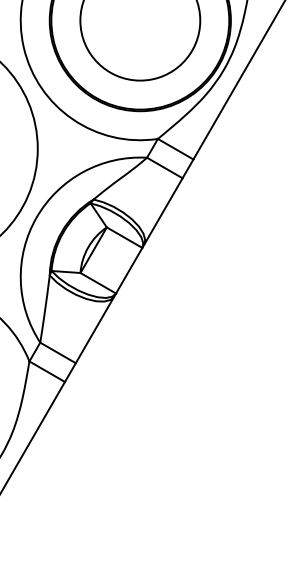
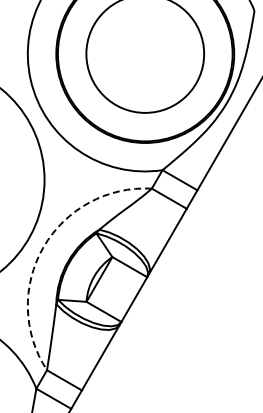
arc: (36, 217) -> (43, 247), solid -> dashed

